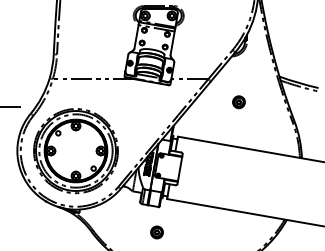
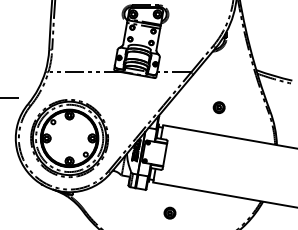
part: (238, 102) -> (218, 107), moved
part: (156, 231) -> (169, 212), moved

